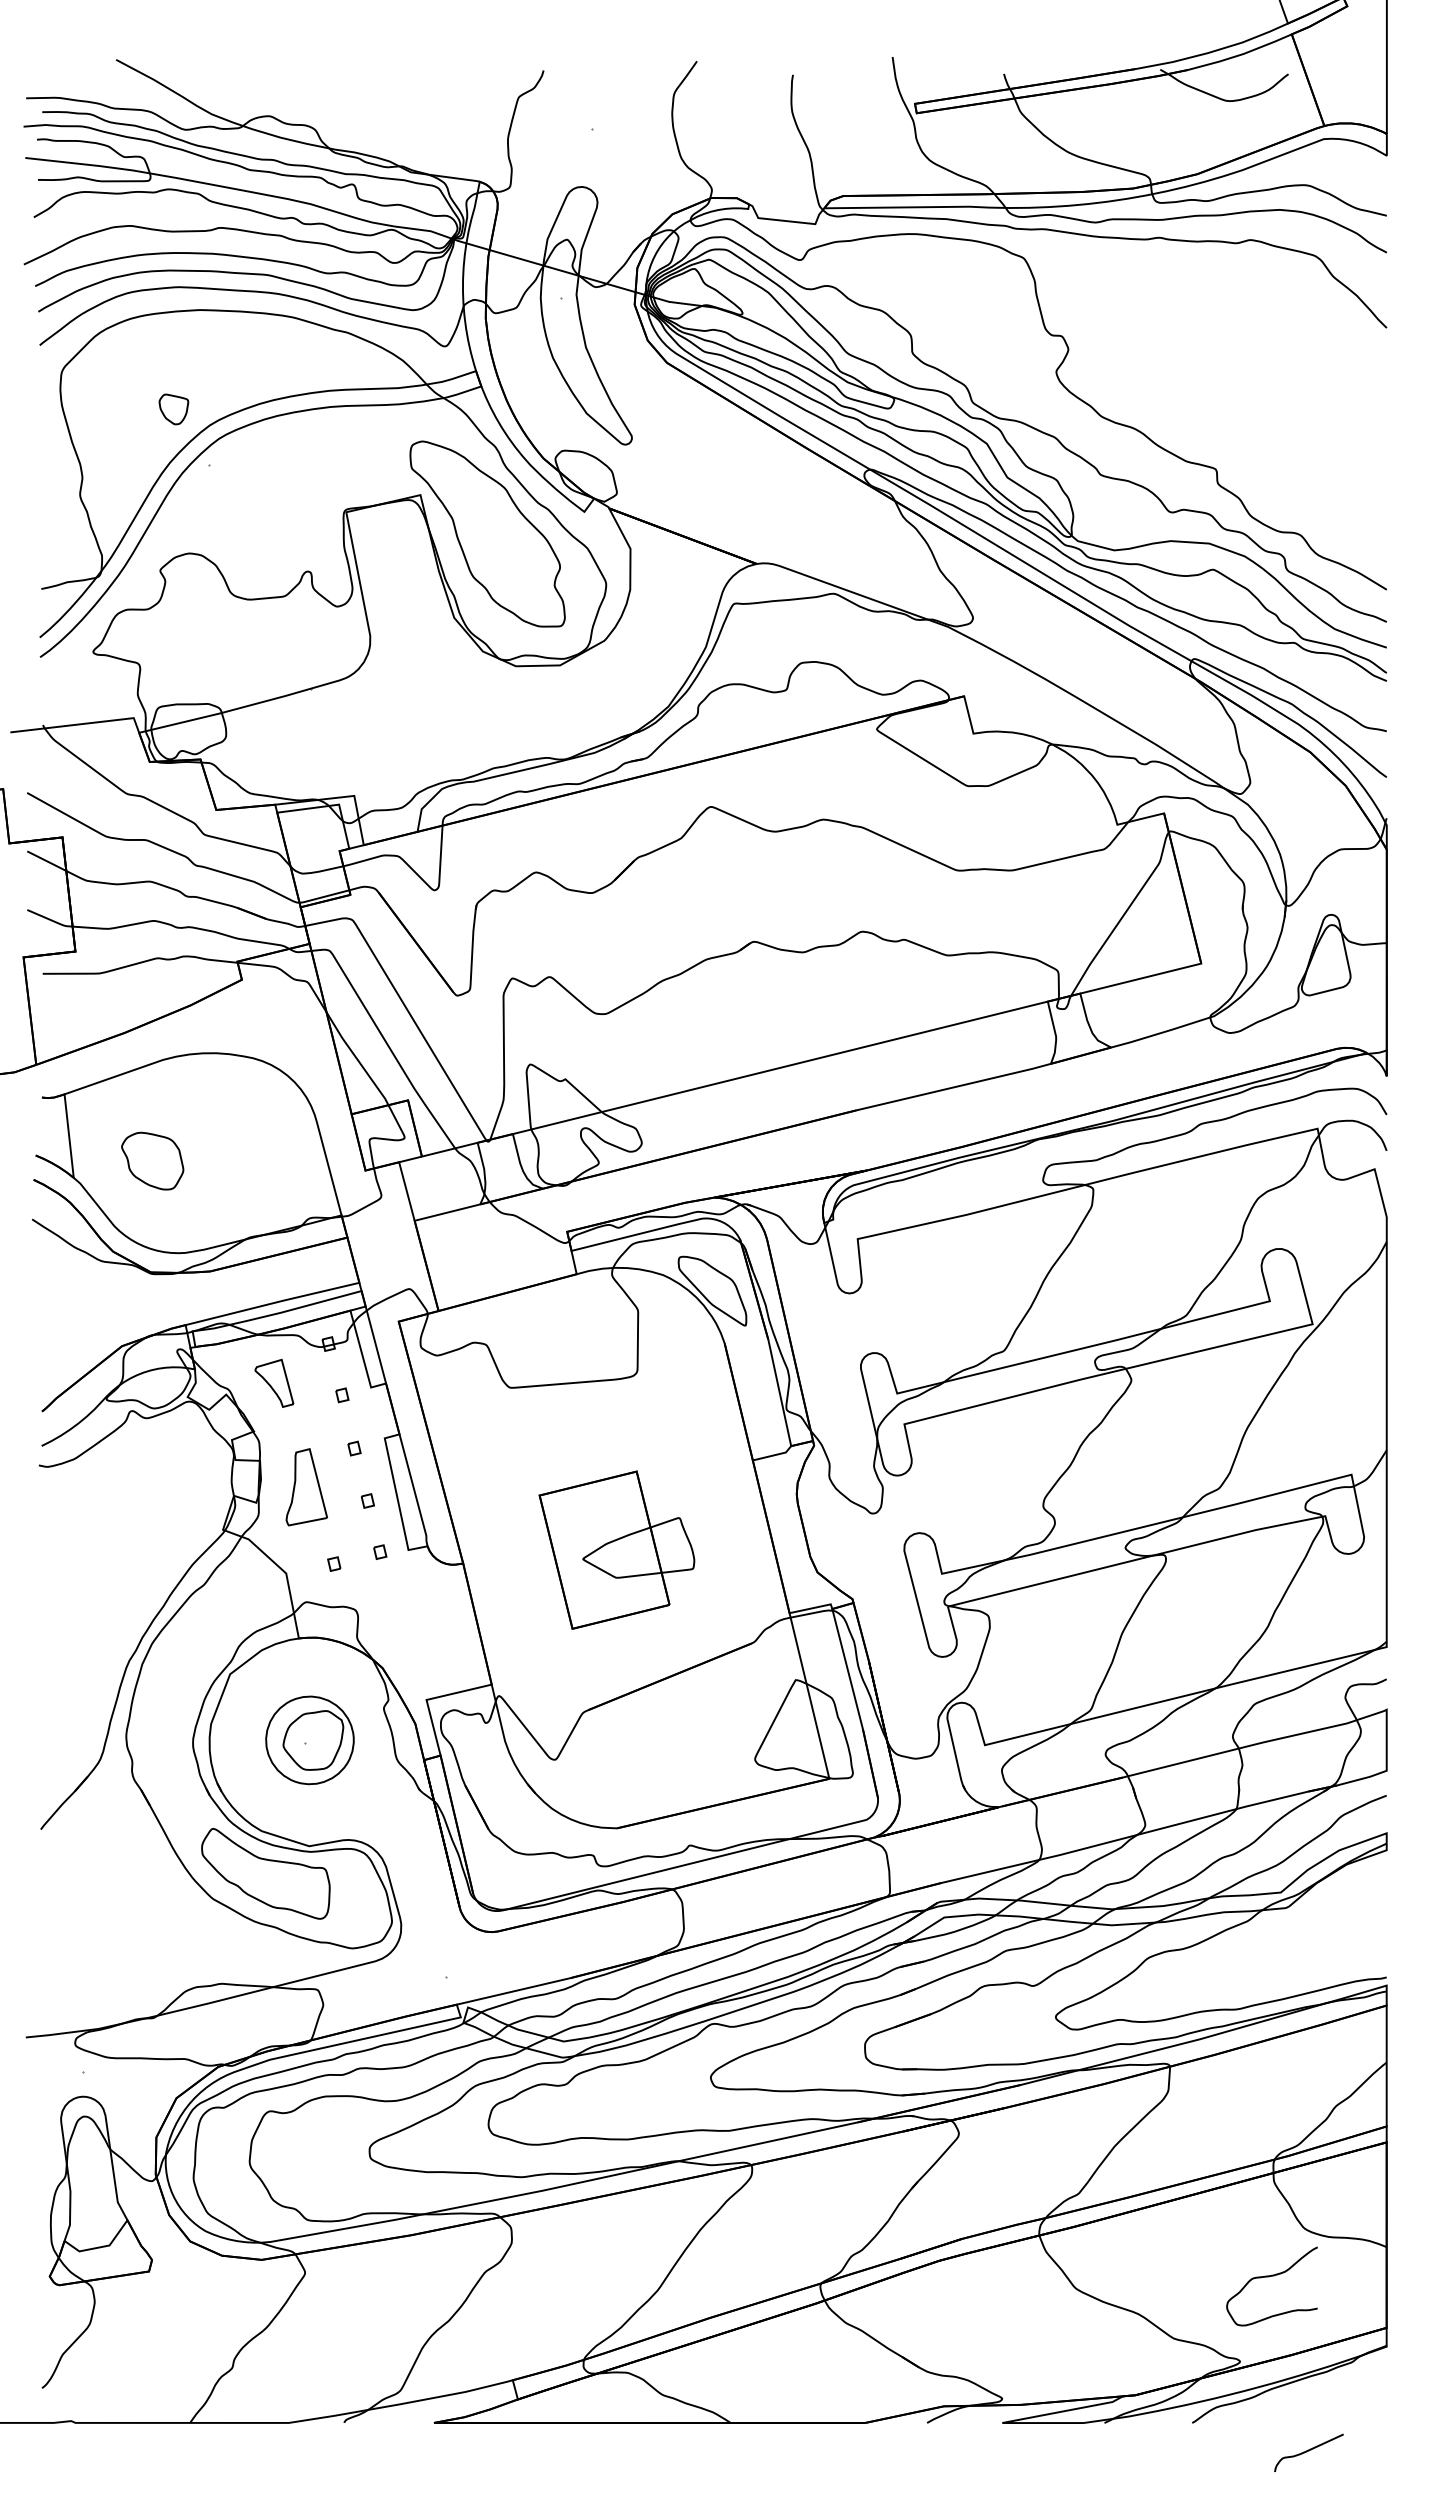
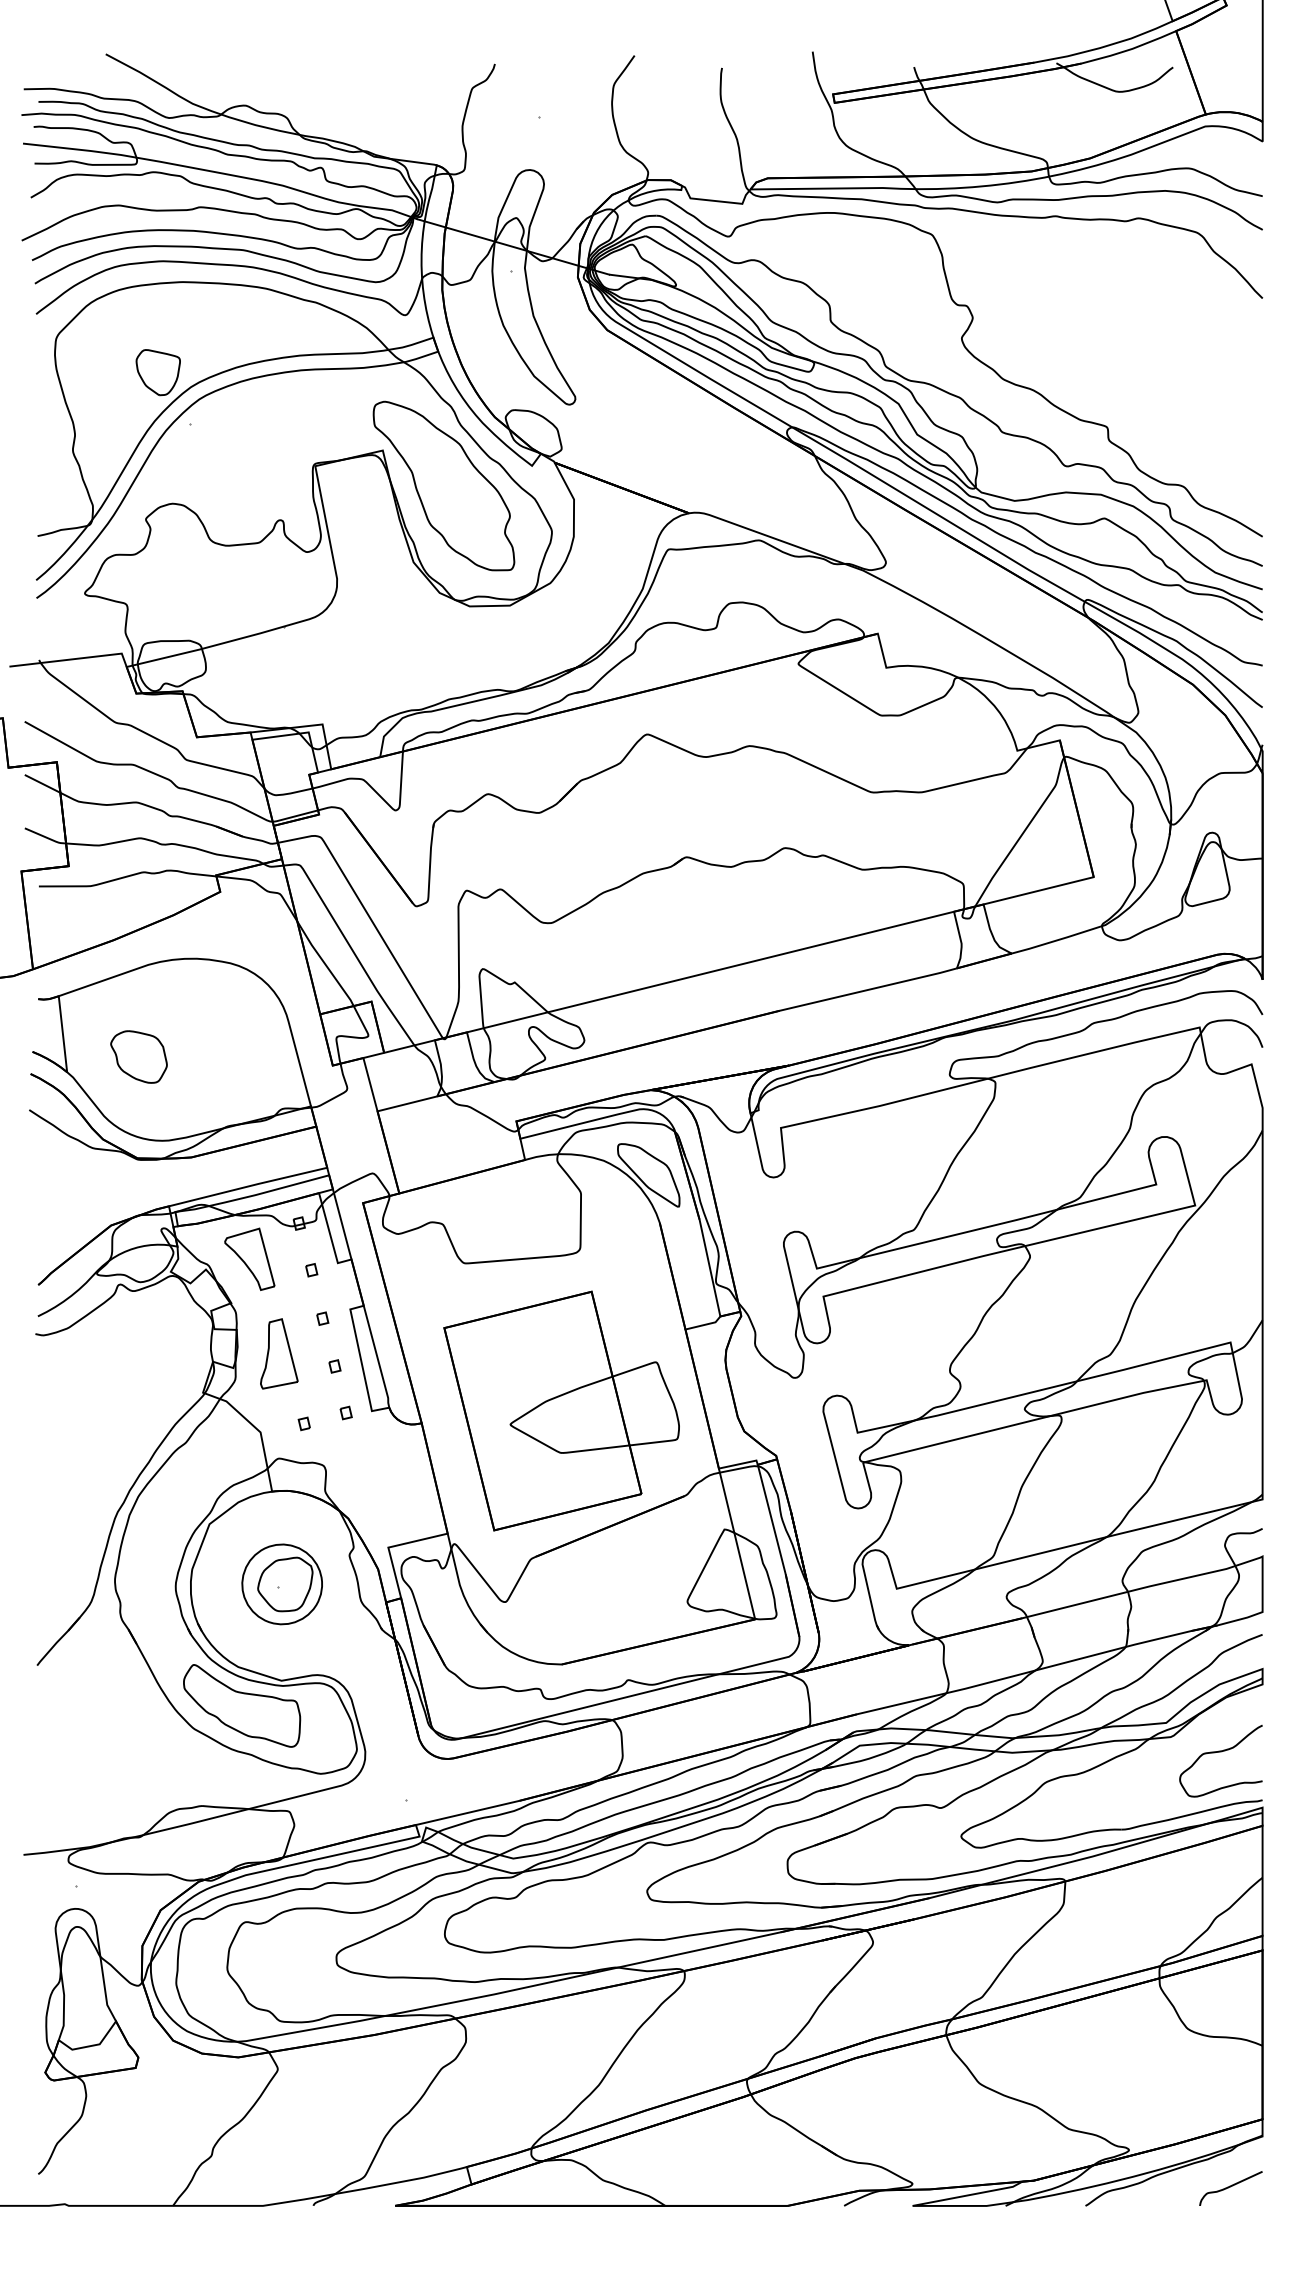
part: (173, 409) -> (157, 372), size x1.67
part: (274, 1383) -> (249, 1259), size x1.43
part: (616, 1550) -> (561, 1411), size x1.67
curve: (1269, 2277) -> (1218, 1752), moved
curve: (1308, 2451) -> (1230, 2187), moved

